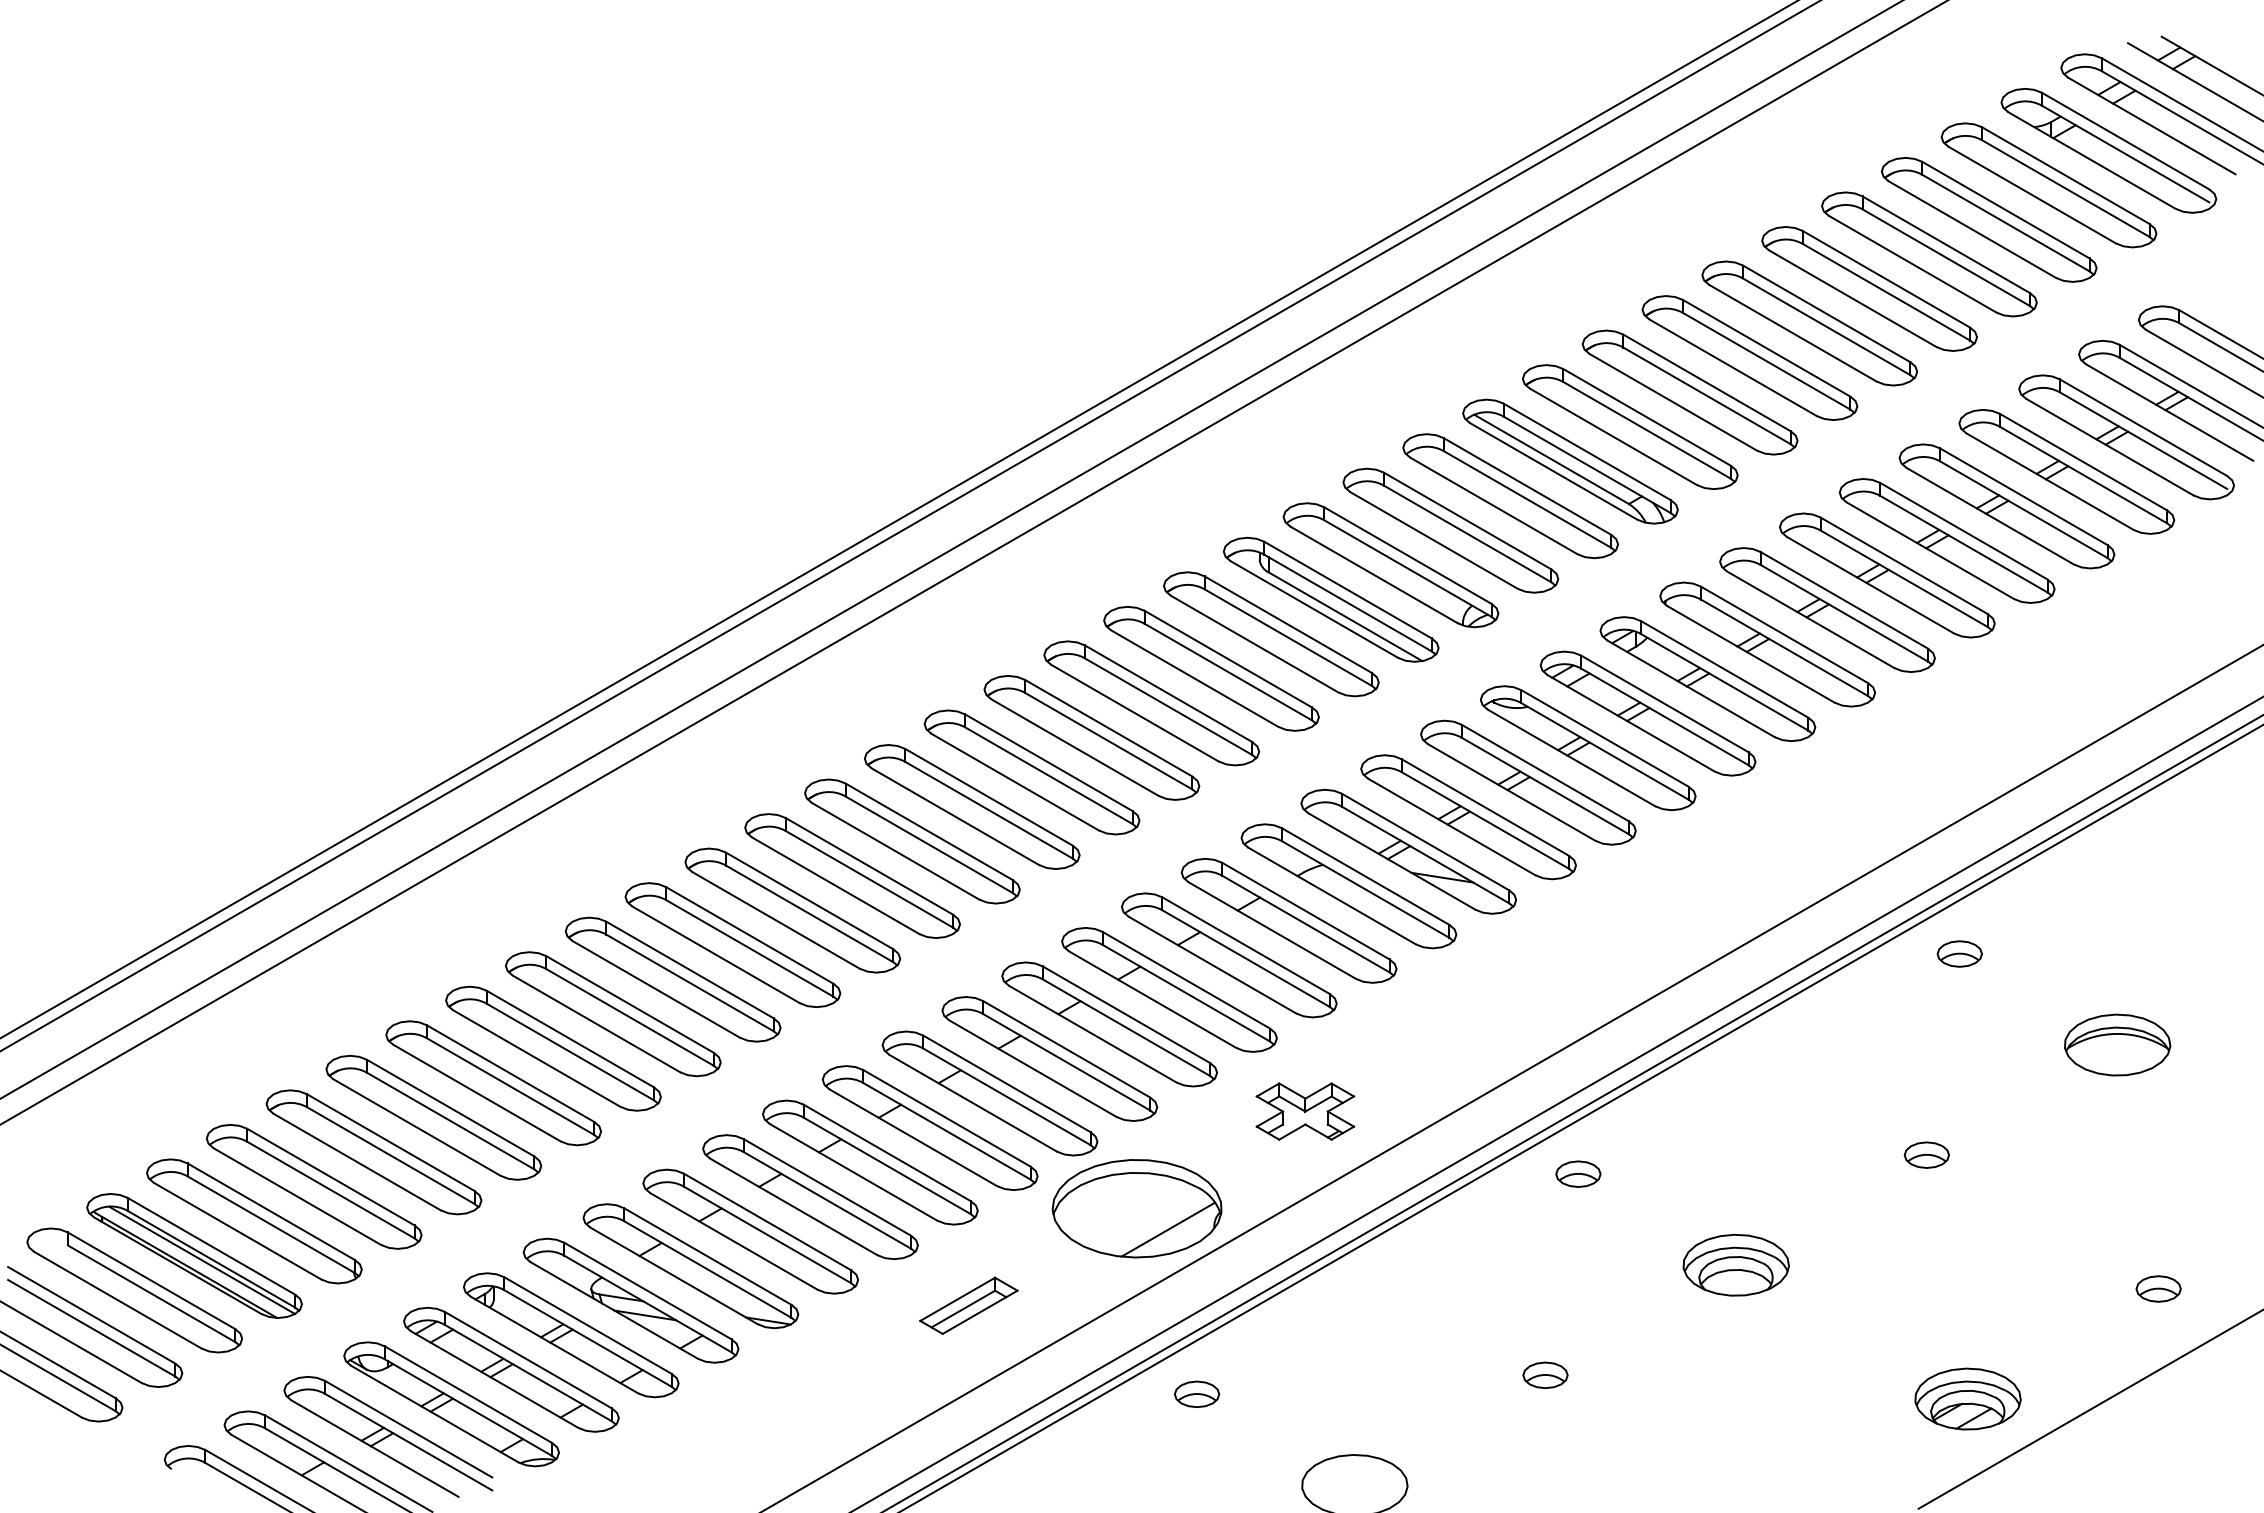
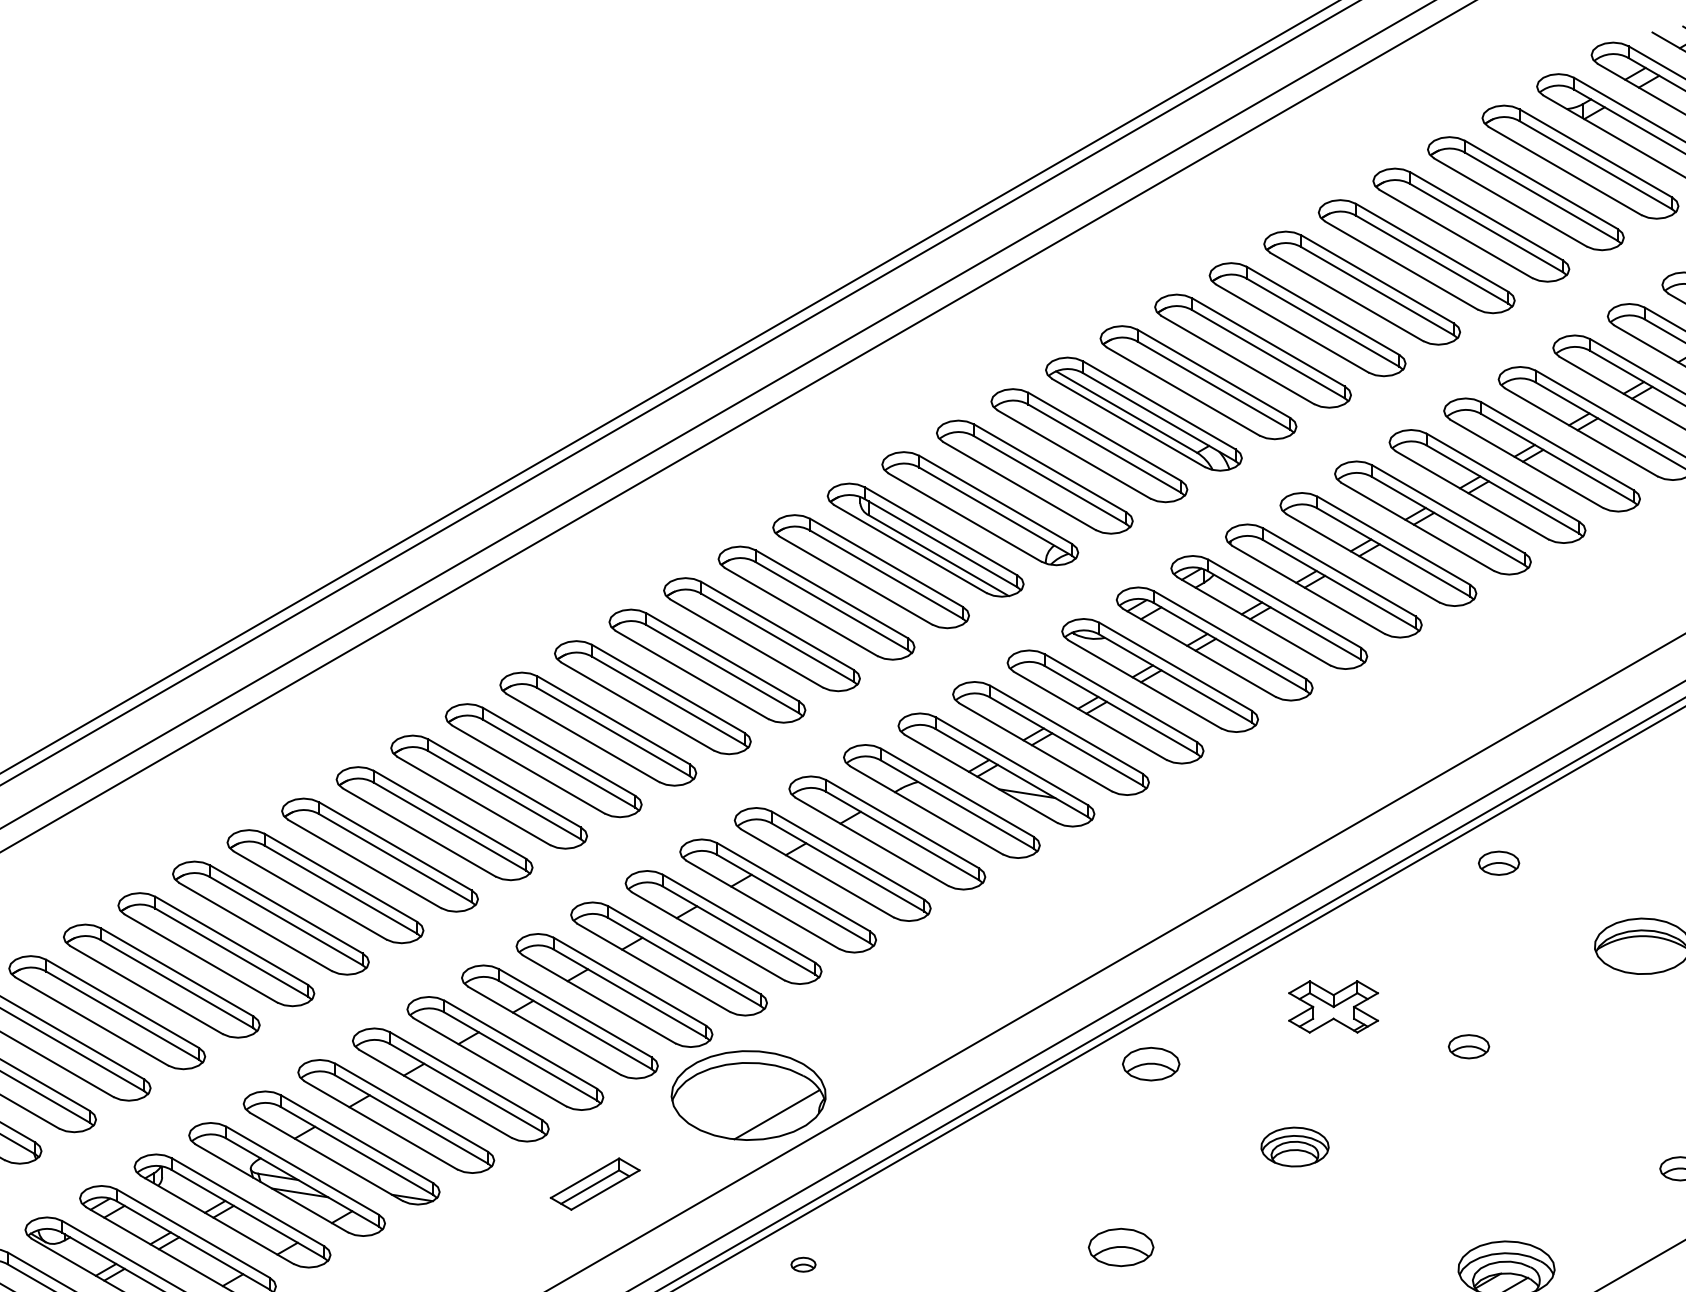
part: (1305, 1111) -> (1333, 1006), moved
part: (1578, 1173) -> (1151, 1063), size x1.4
part: (1735, 1264) -> (1294, 1146), size x0.7
part: (1545, 1375) -> (1121, 1247), size x1.6
part: (1197, 1393) -> (803, 1264), size x0.6

